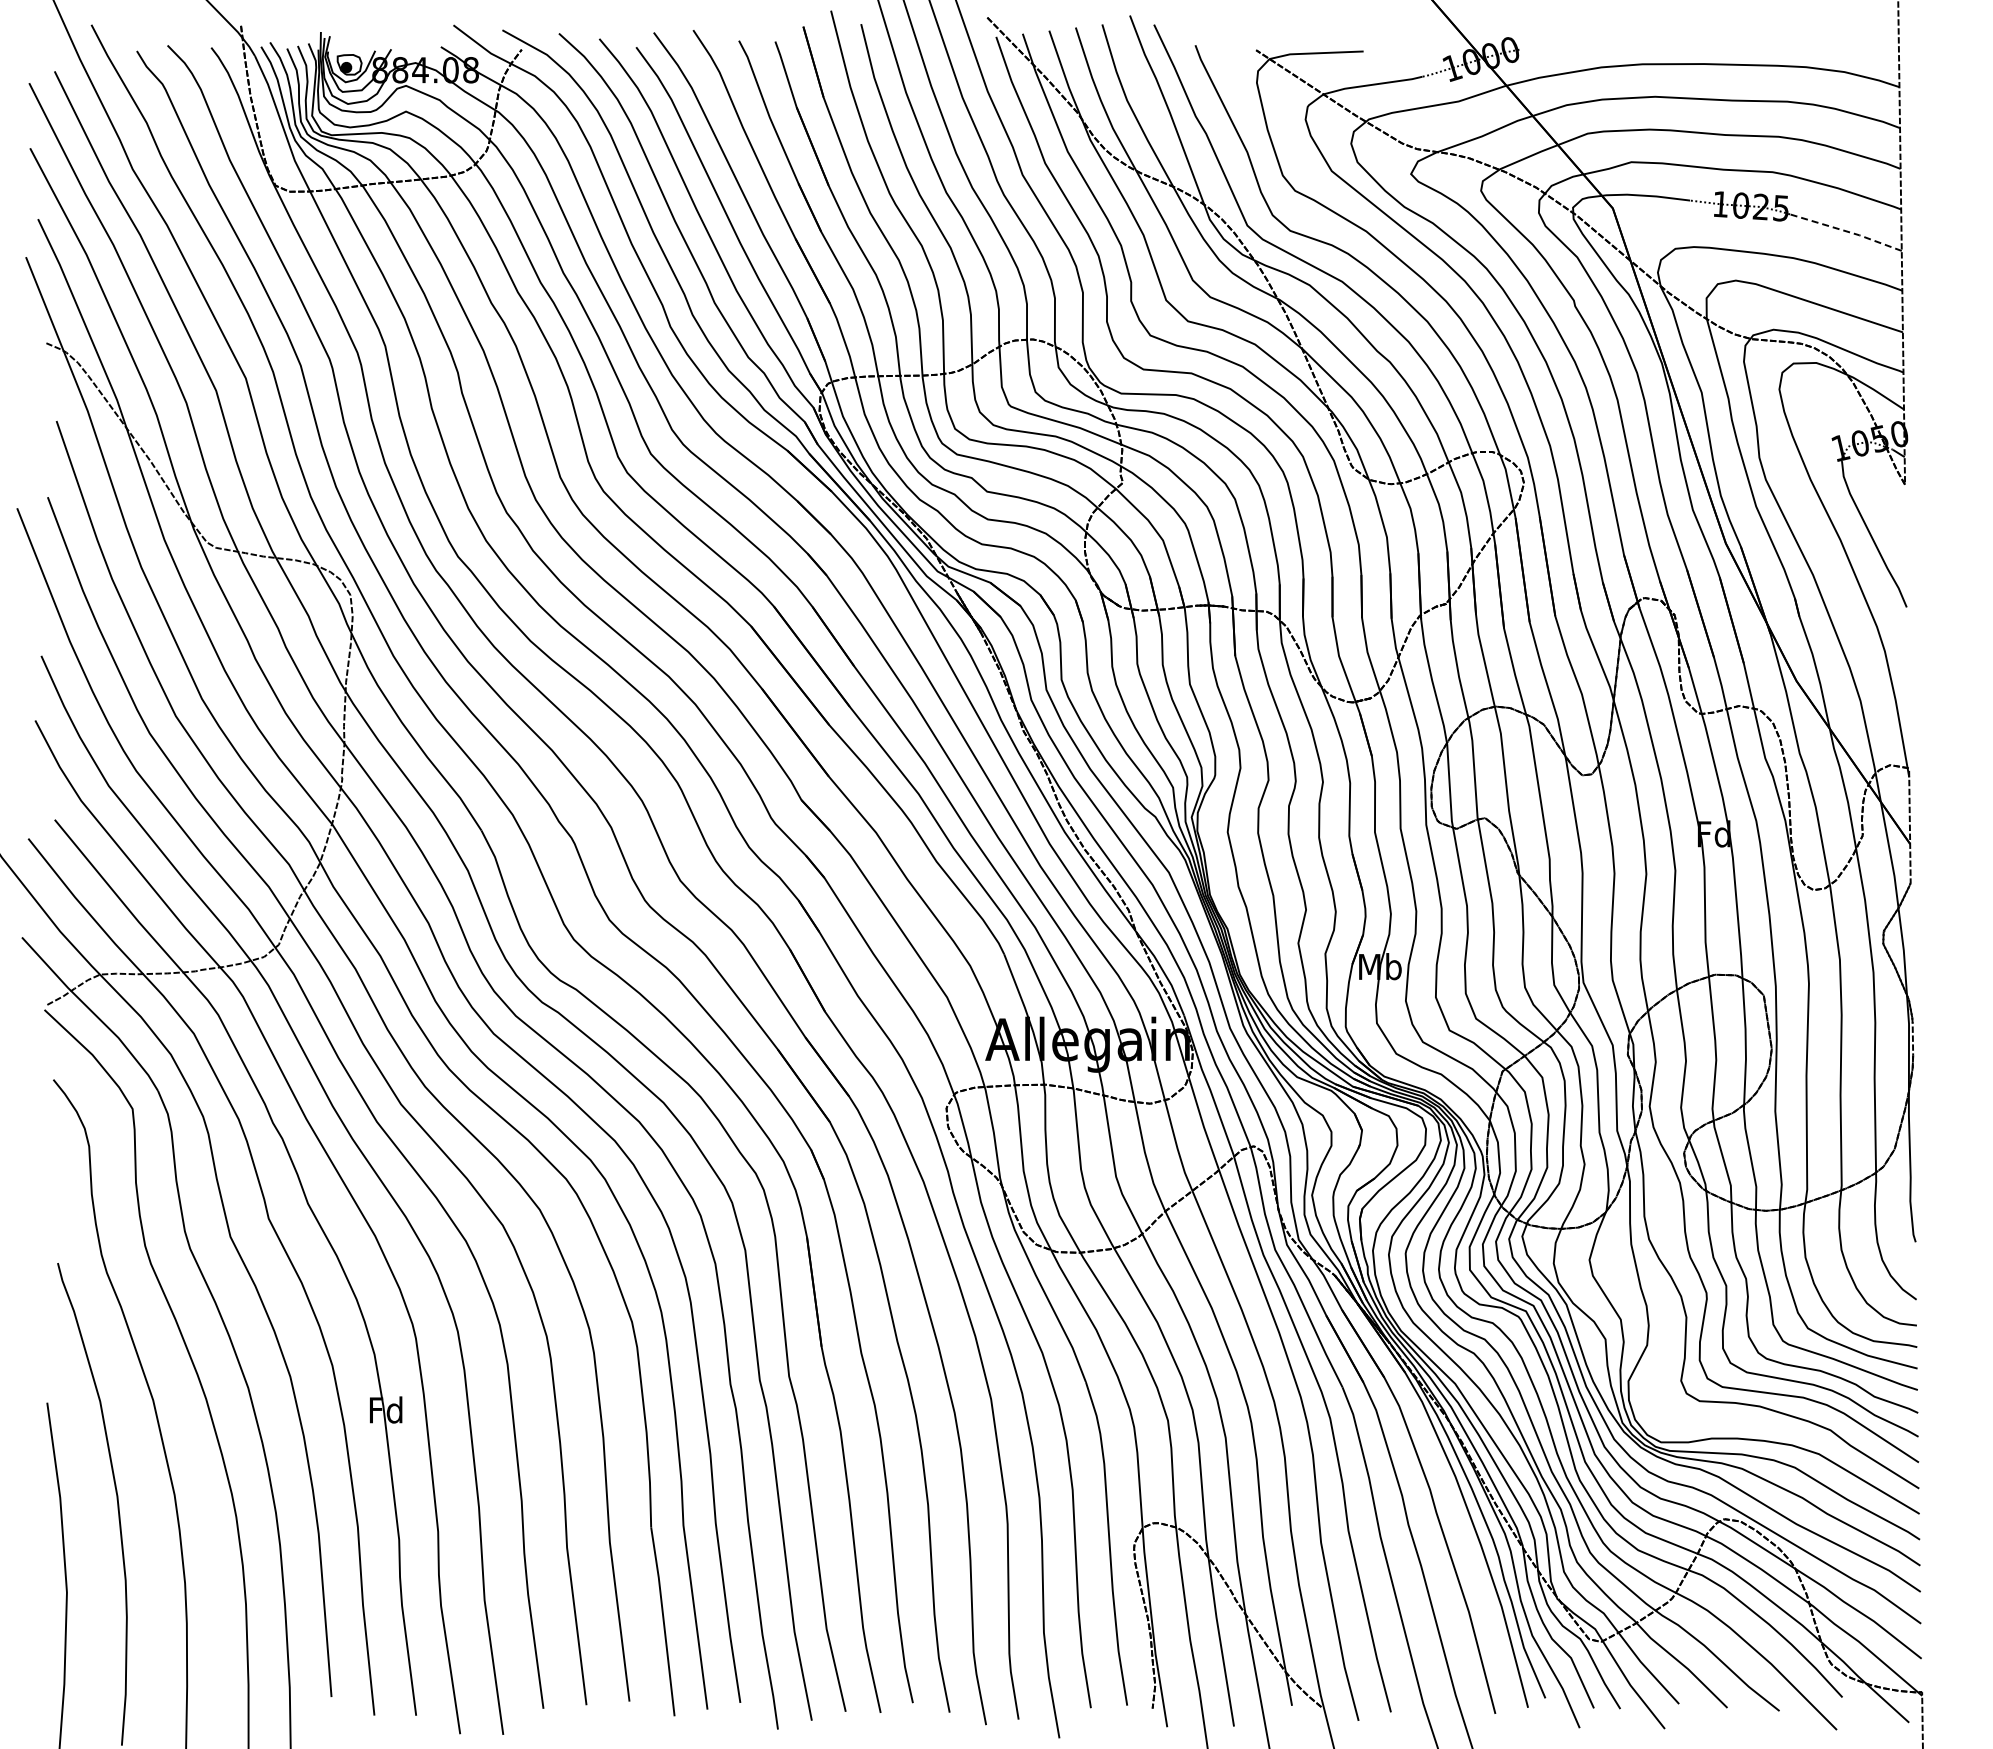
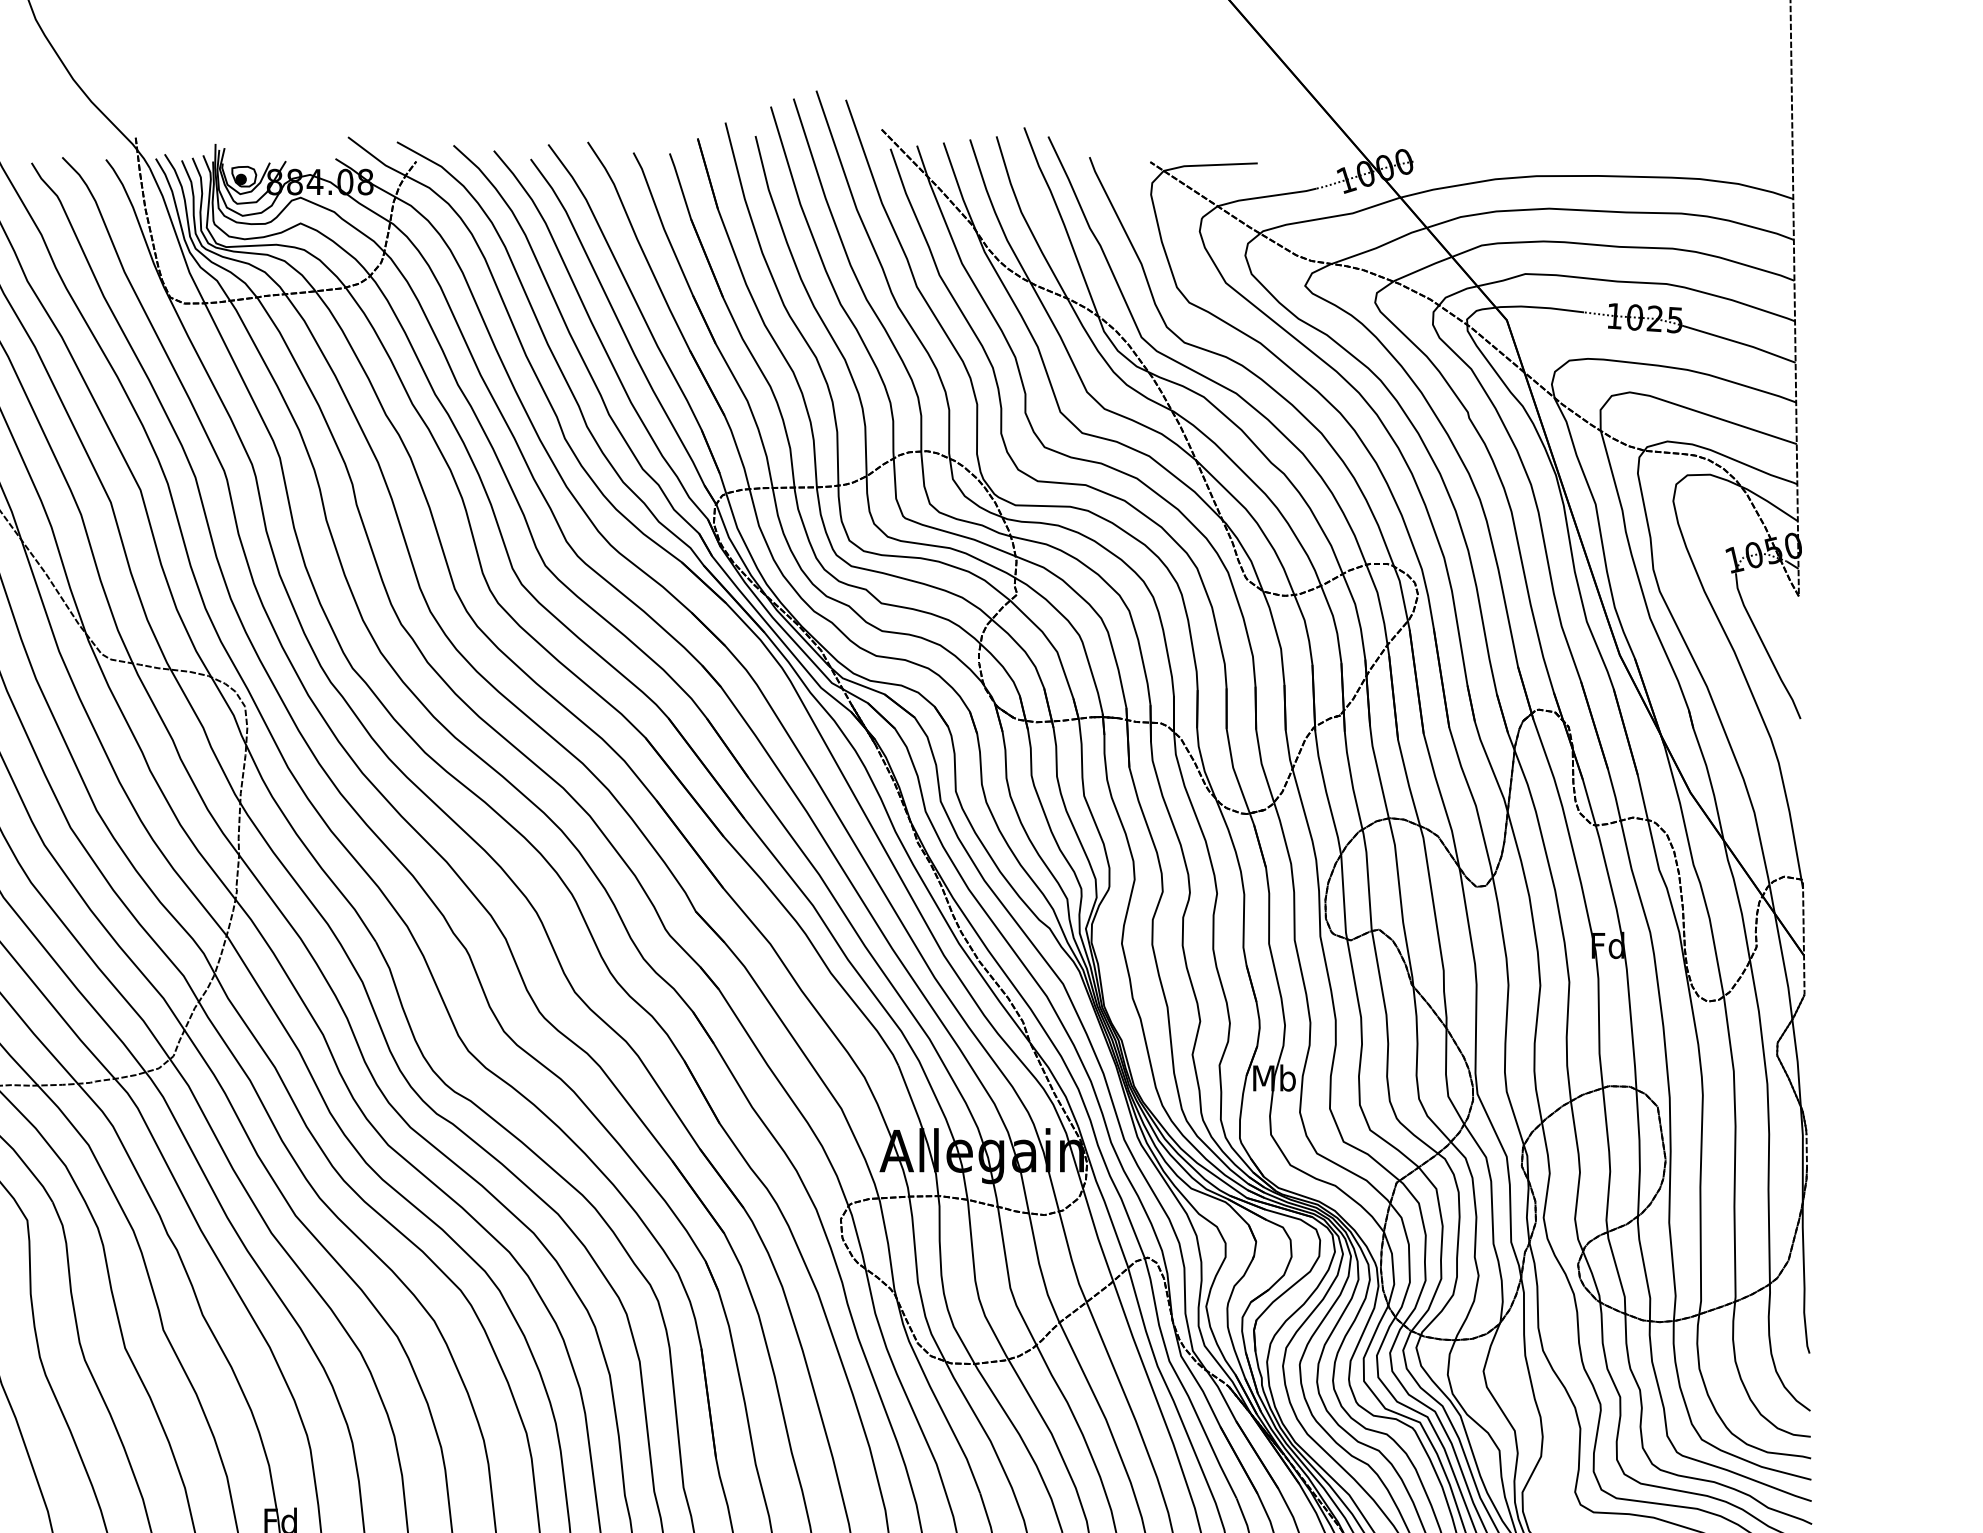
line: (1847, 231) -> (1741, 343), dashed -> solid

